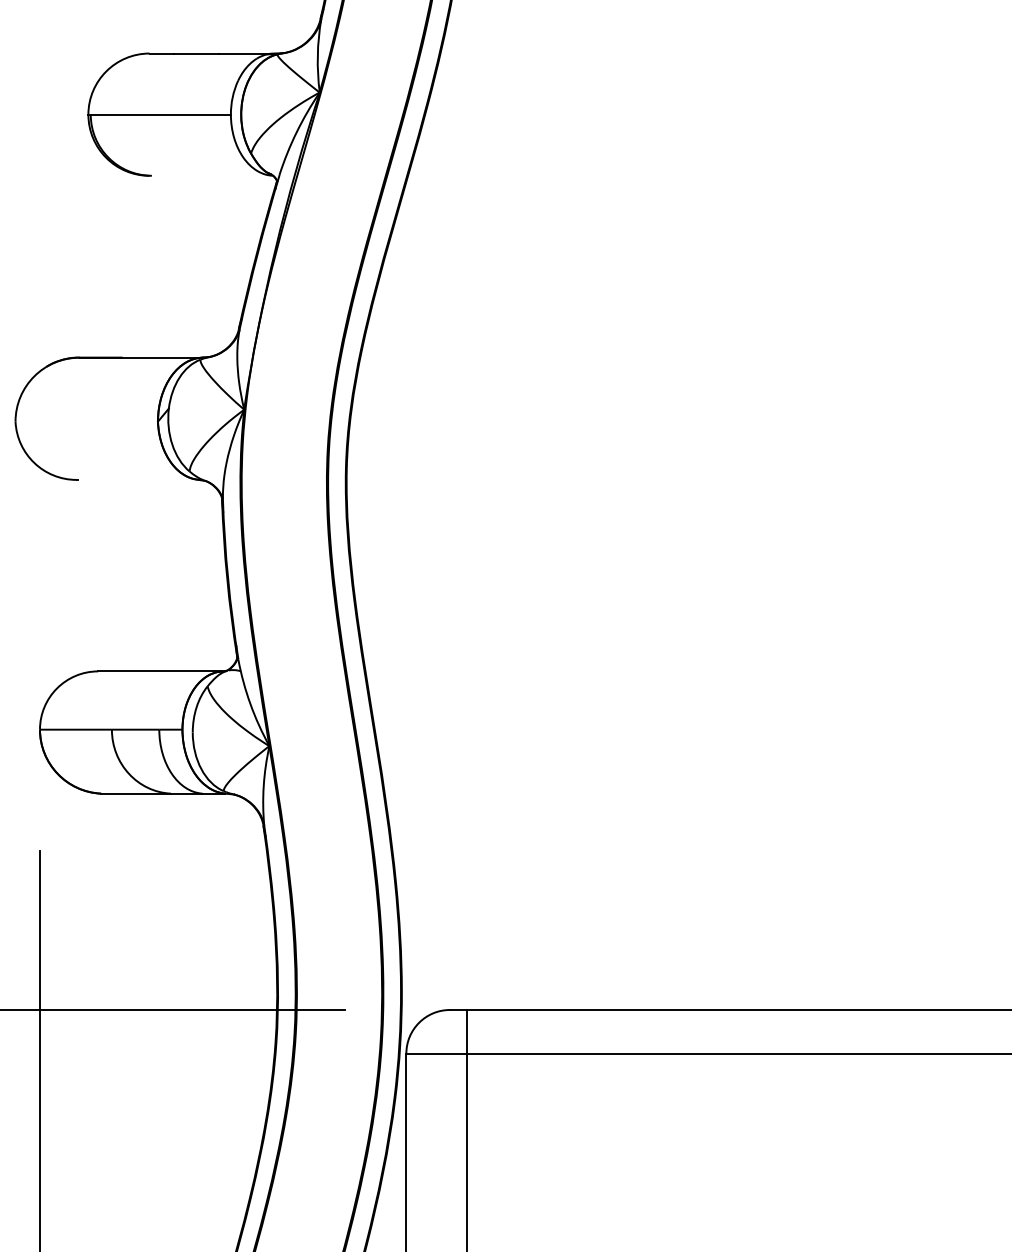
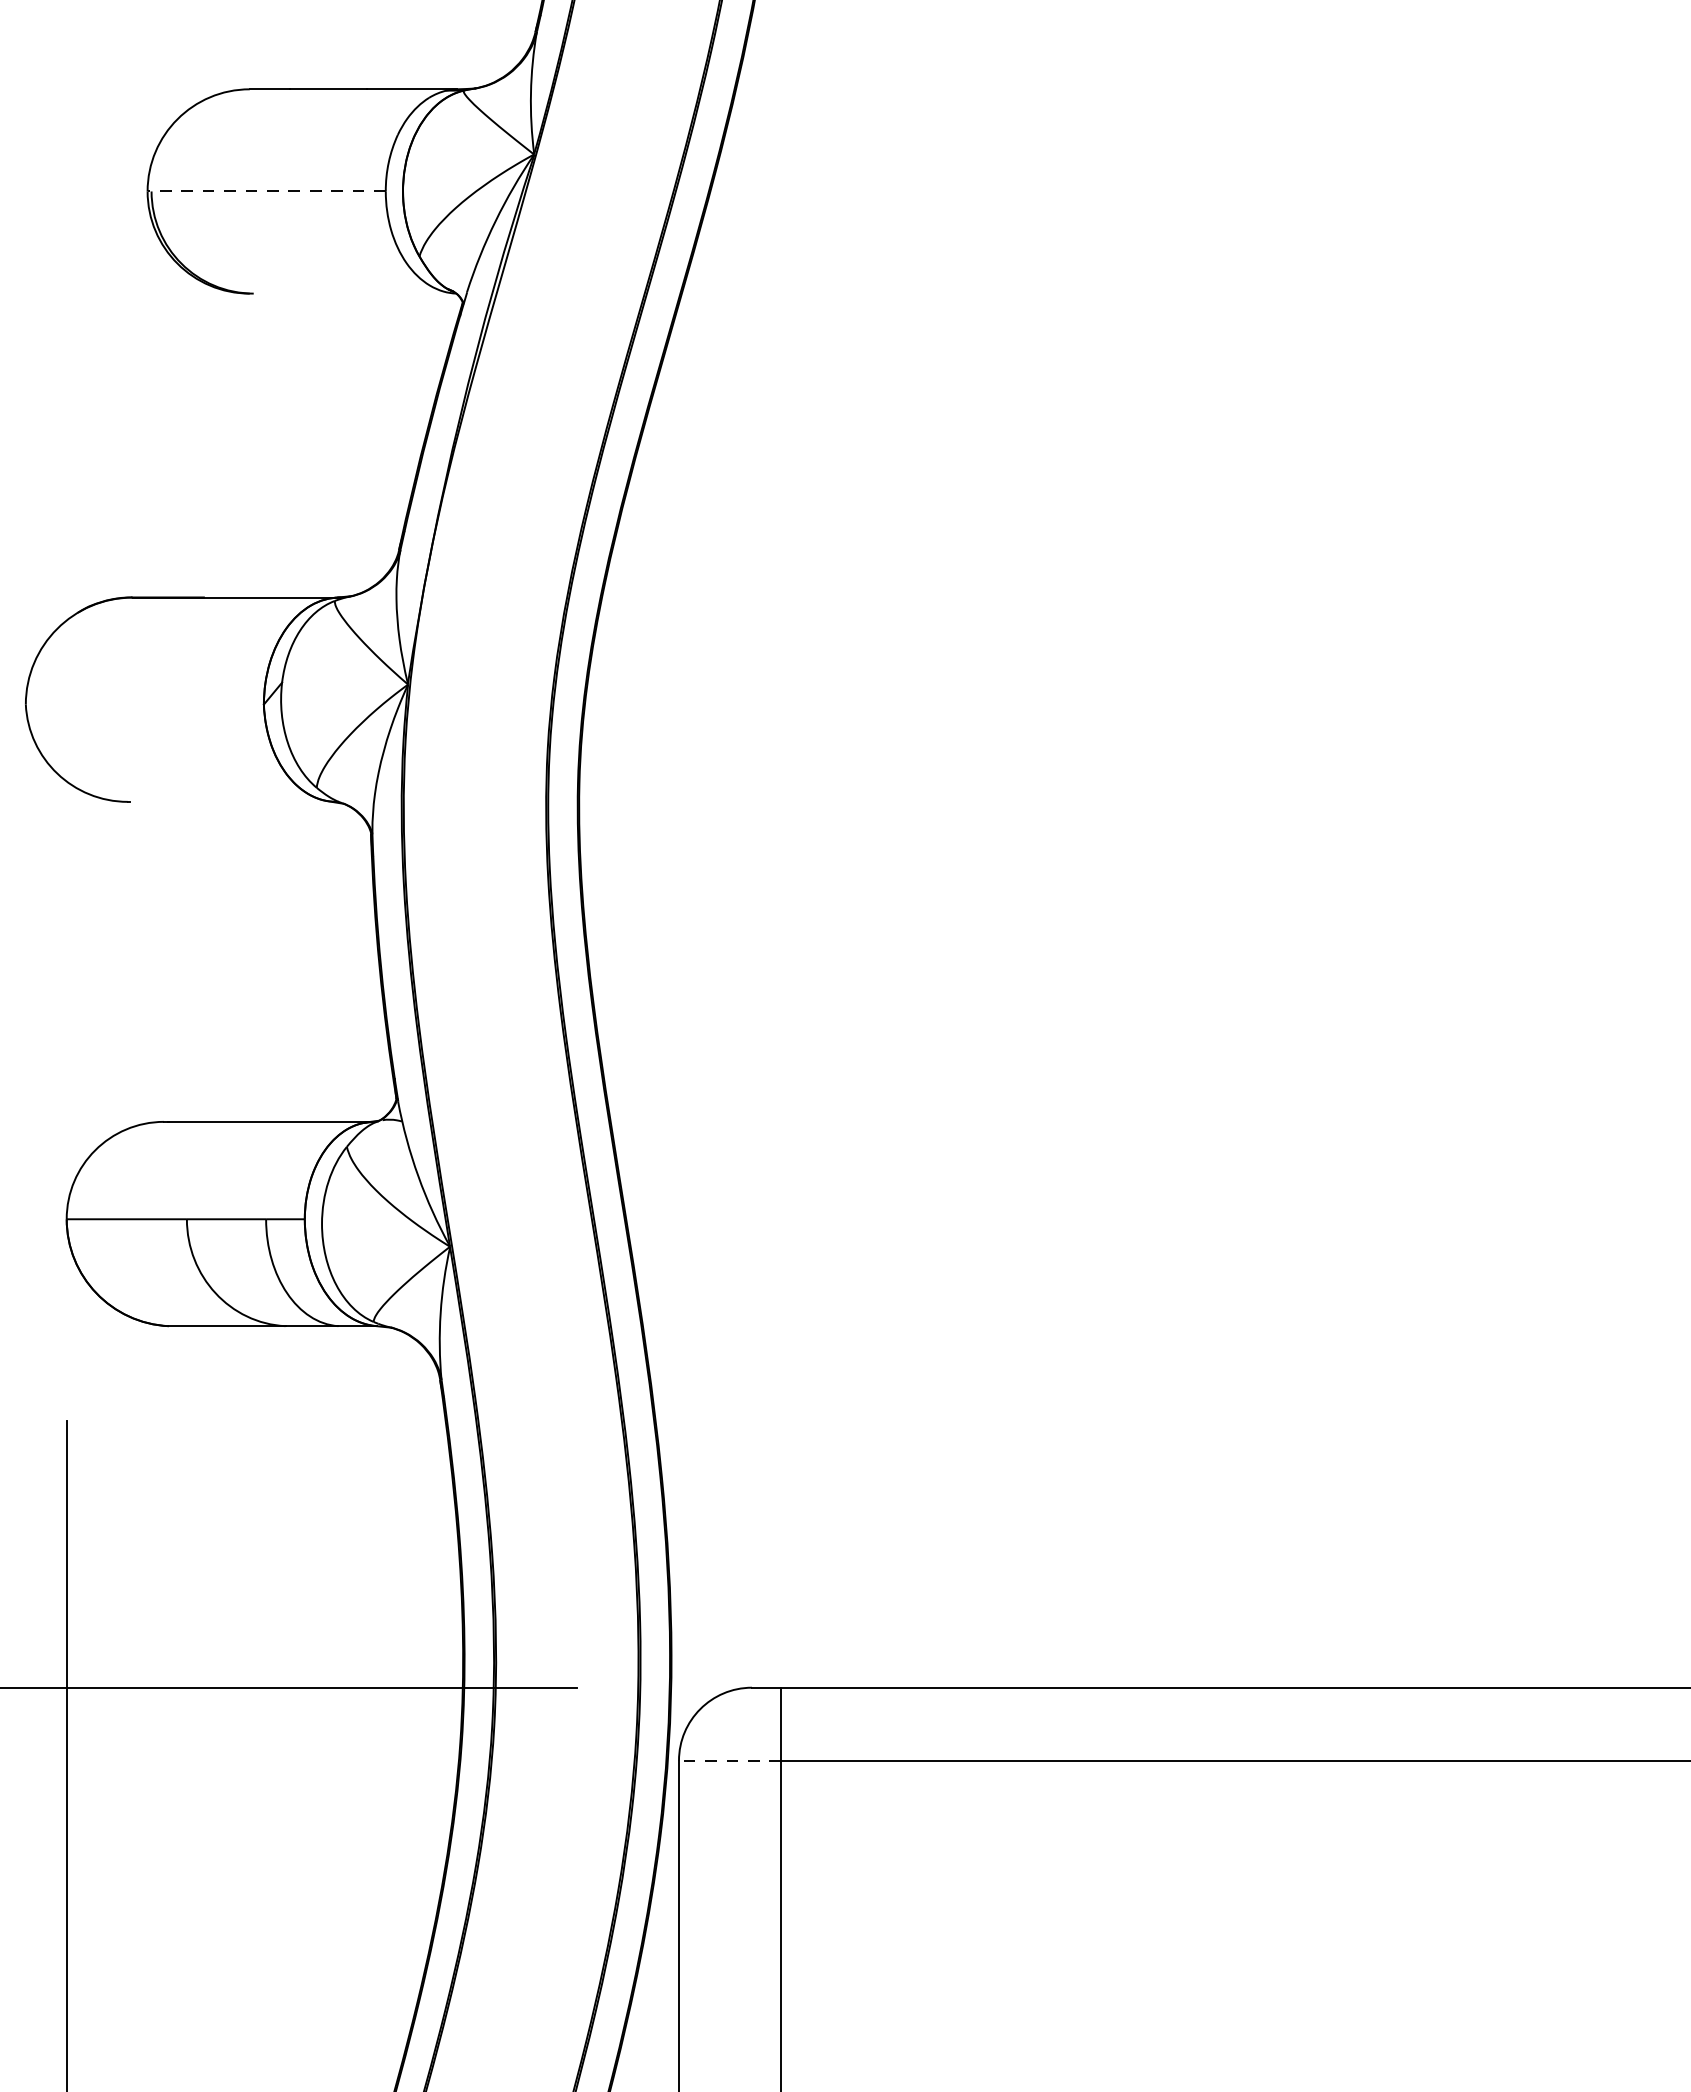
line: (159, 114) -> (266, 191), solid -> dashed
line: (436, 1053) -> (729, 1760), solid -> dashed

